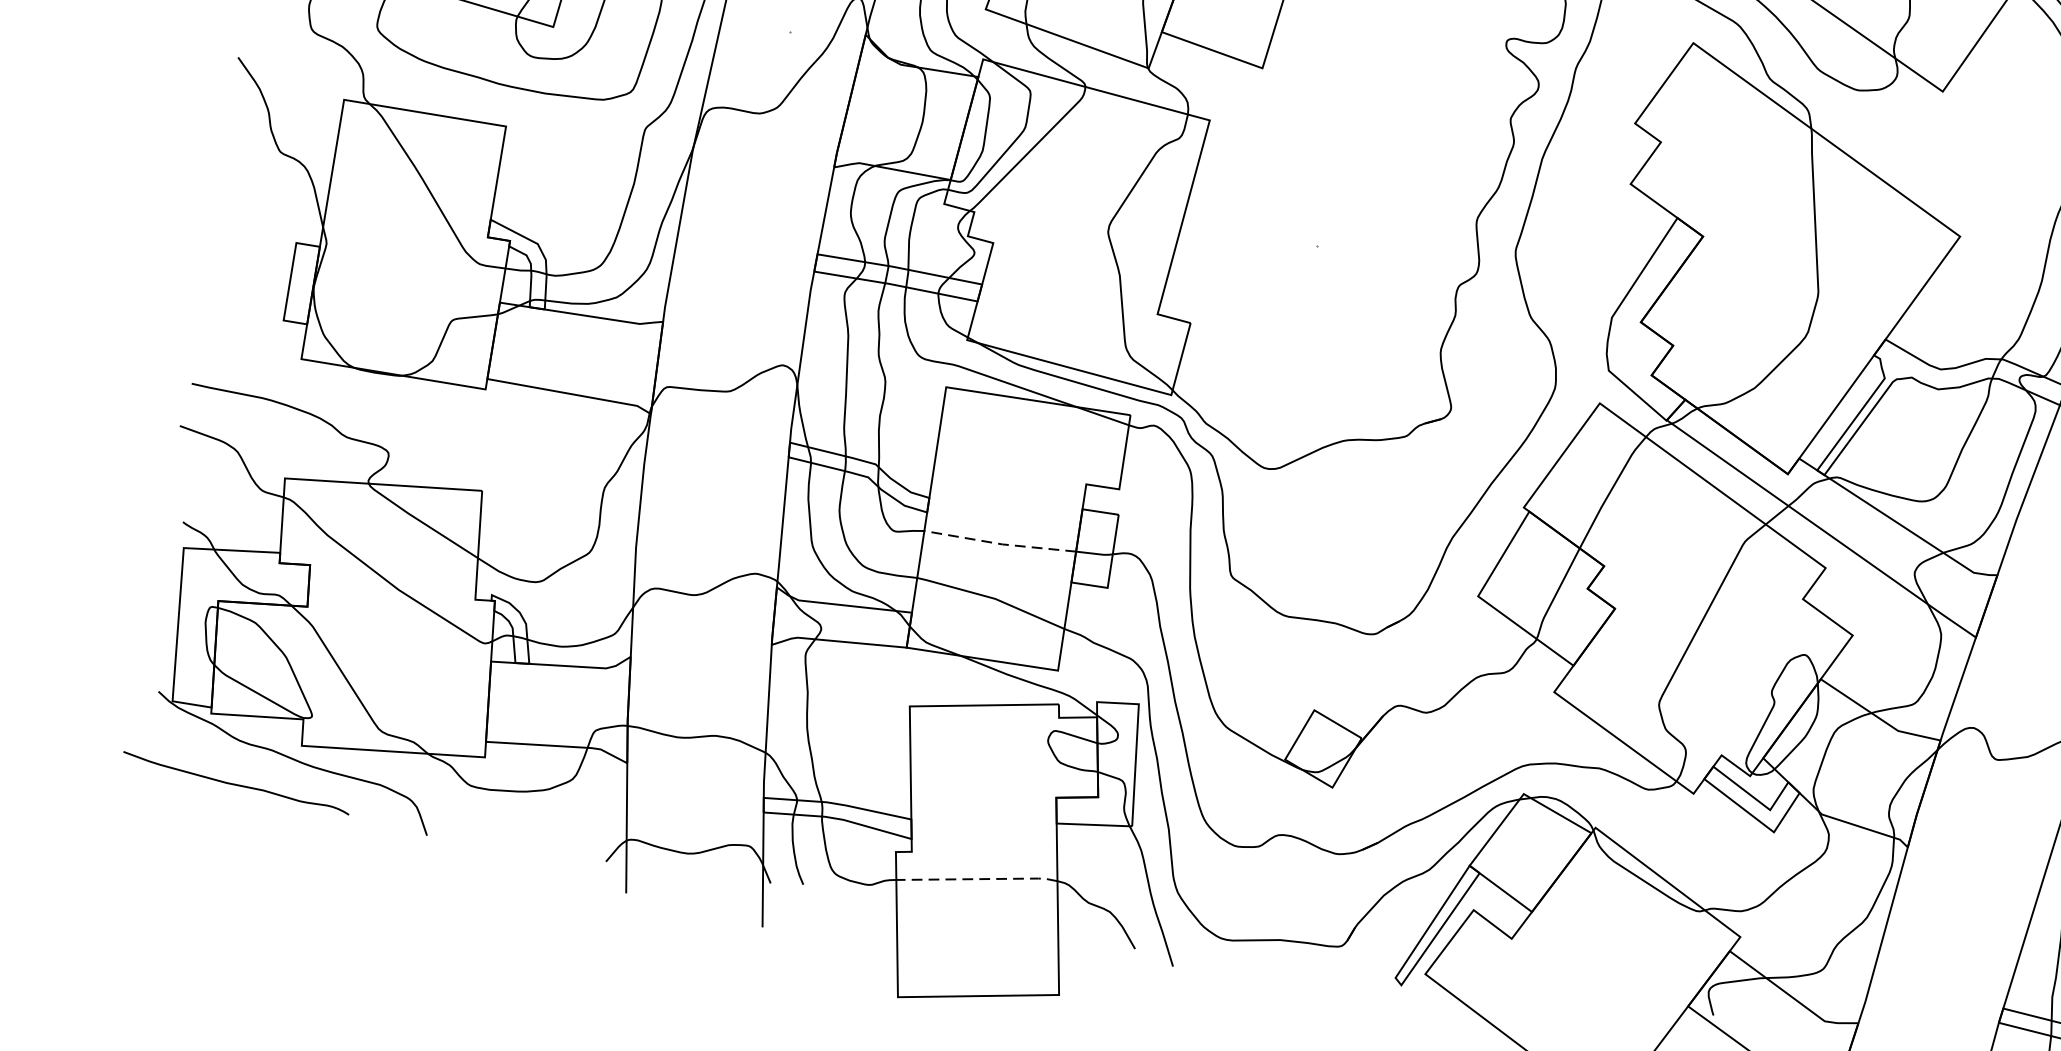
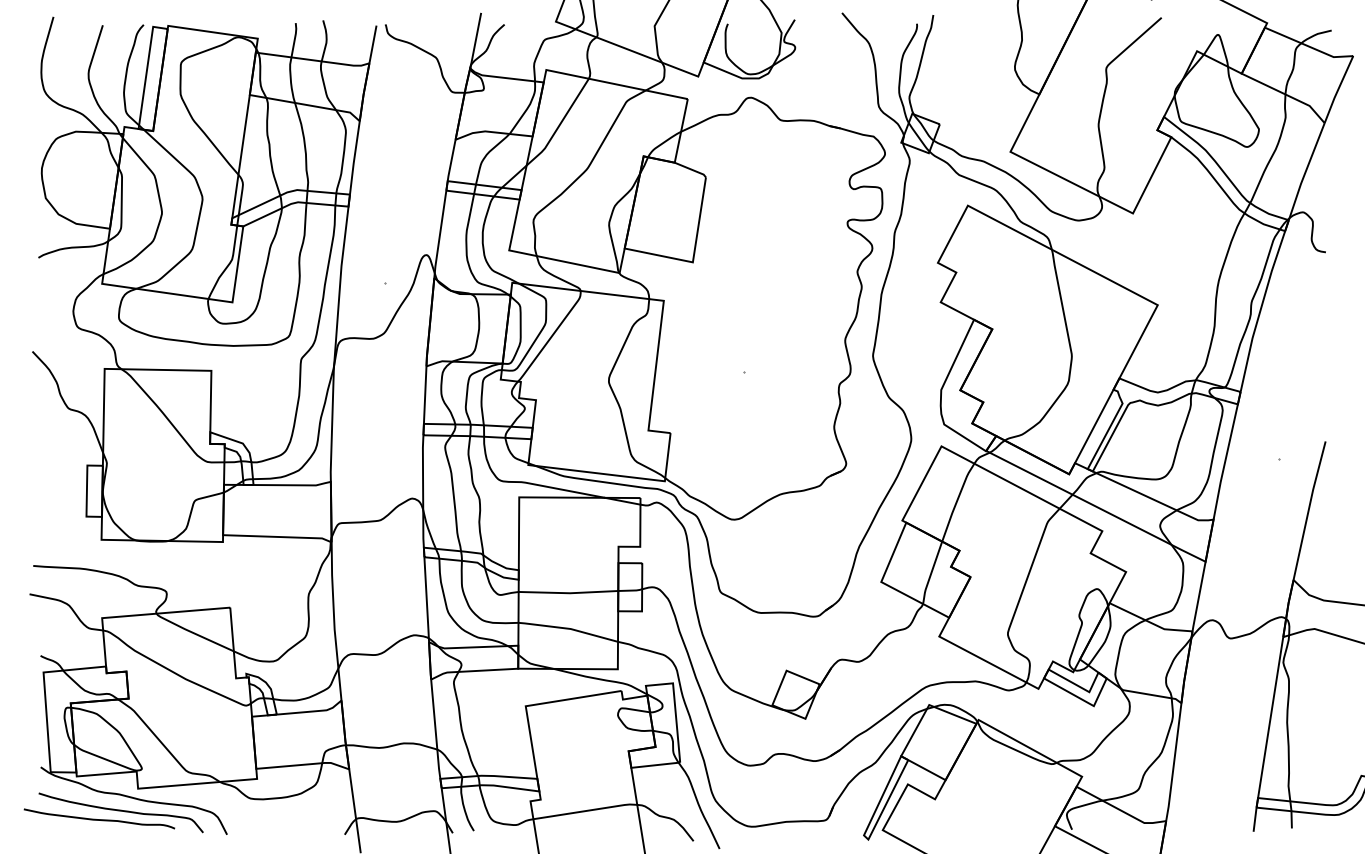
line: (1001, 544) -> (569, 593), dashed -> solid
curve: (269, 776) -> (120, 811), added
line: (979, 878) -> (586, 810), dashed -> solid

